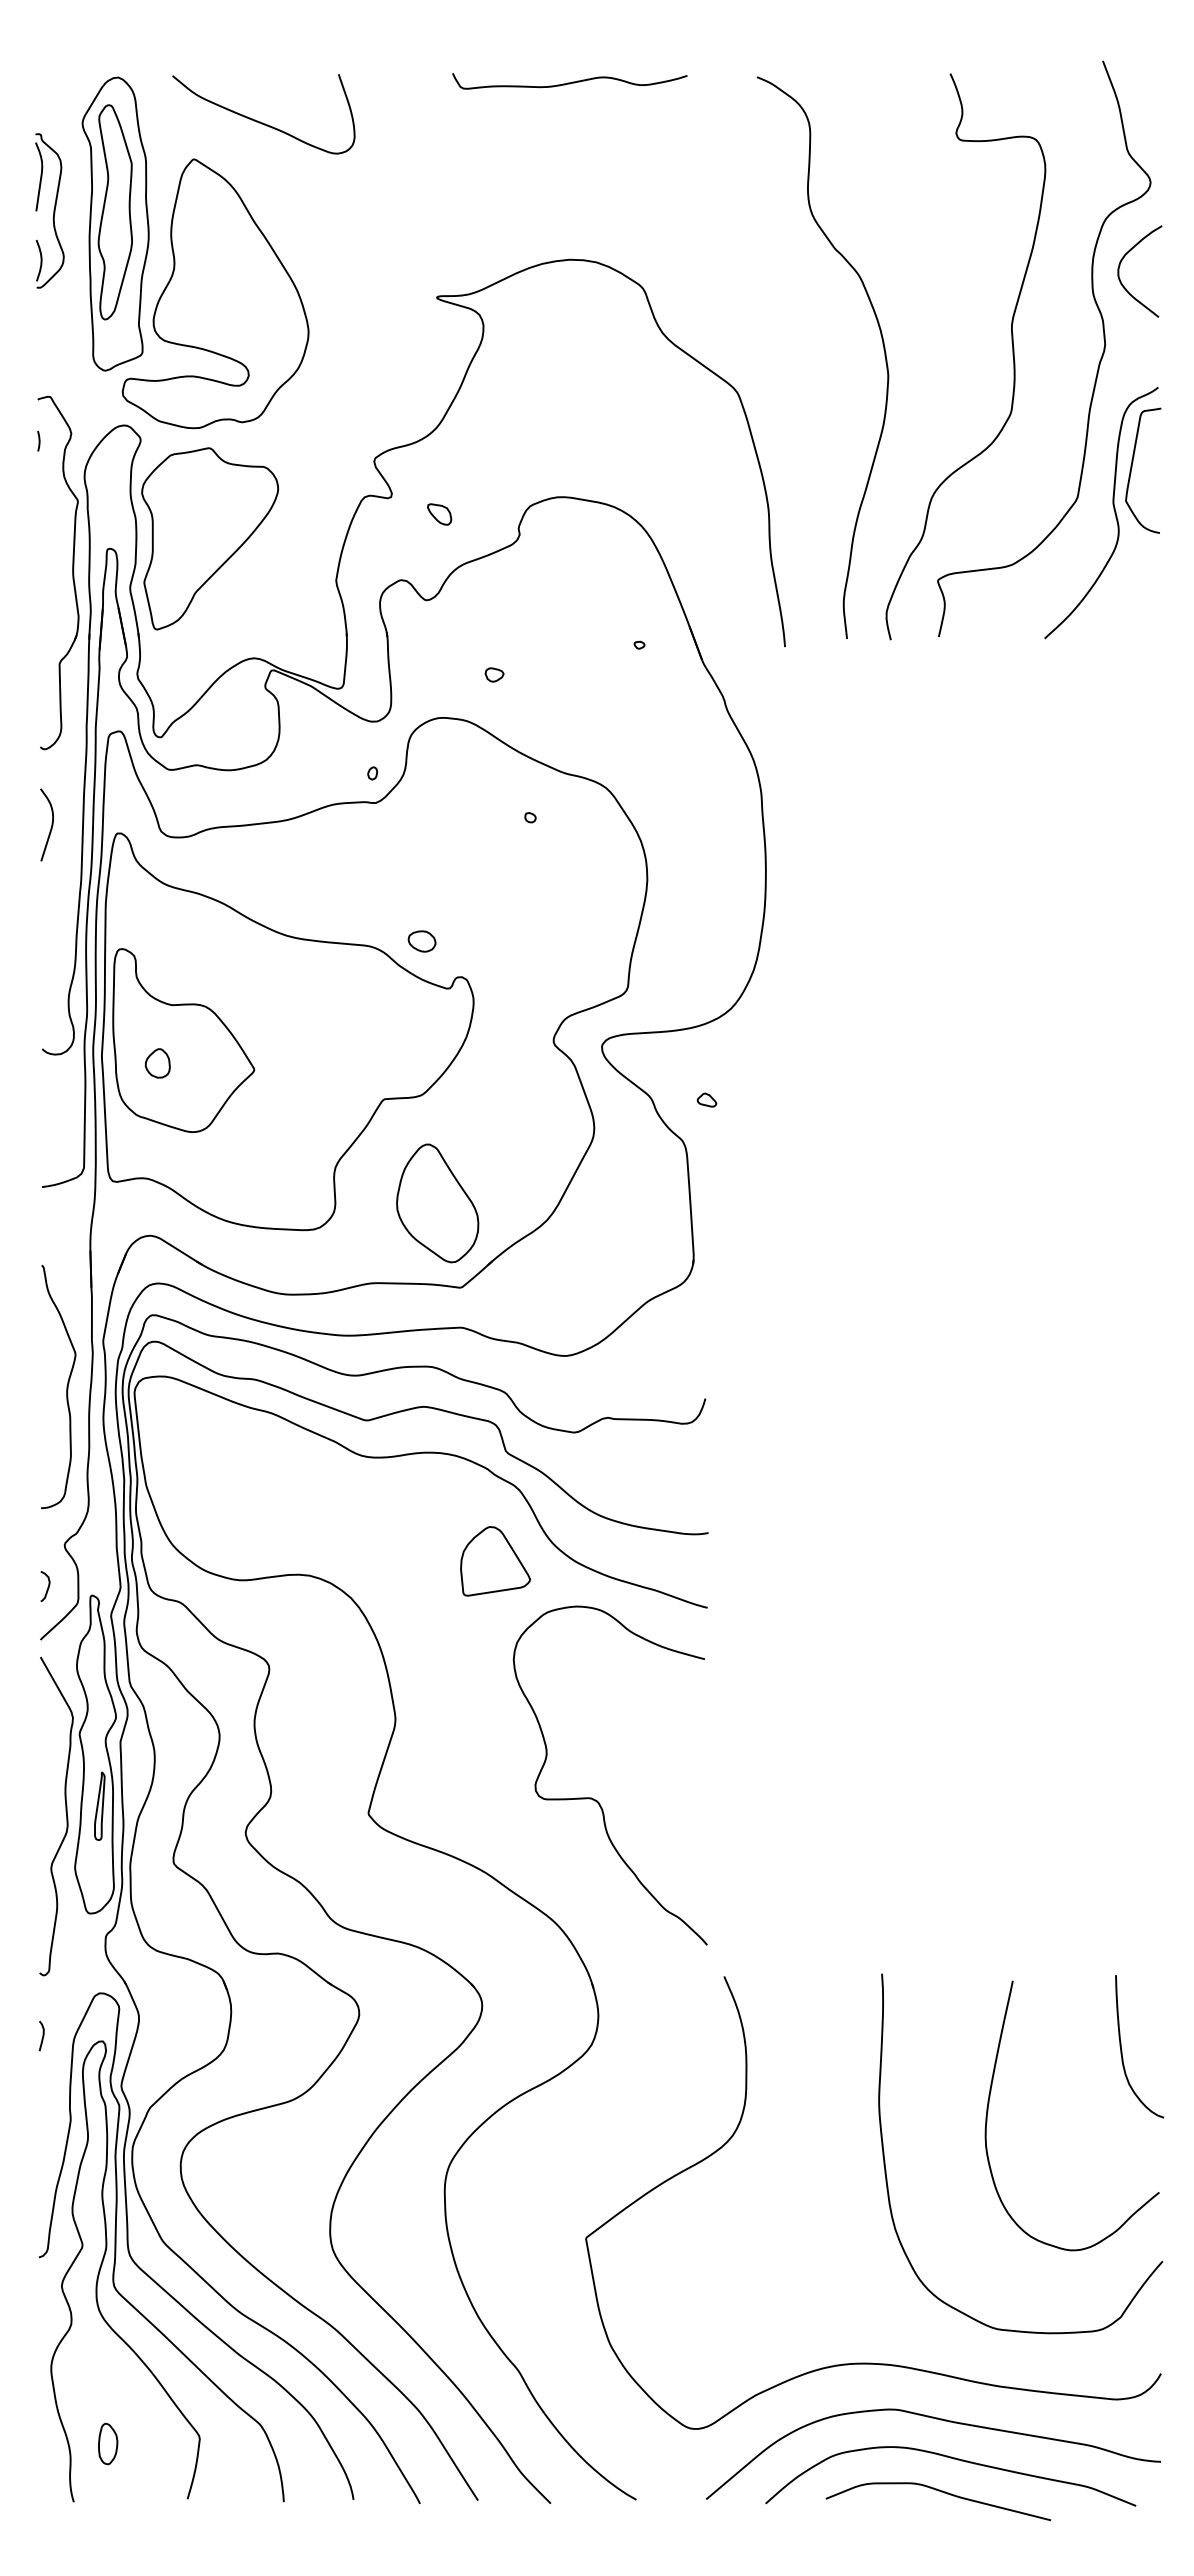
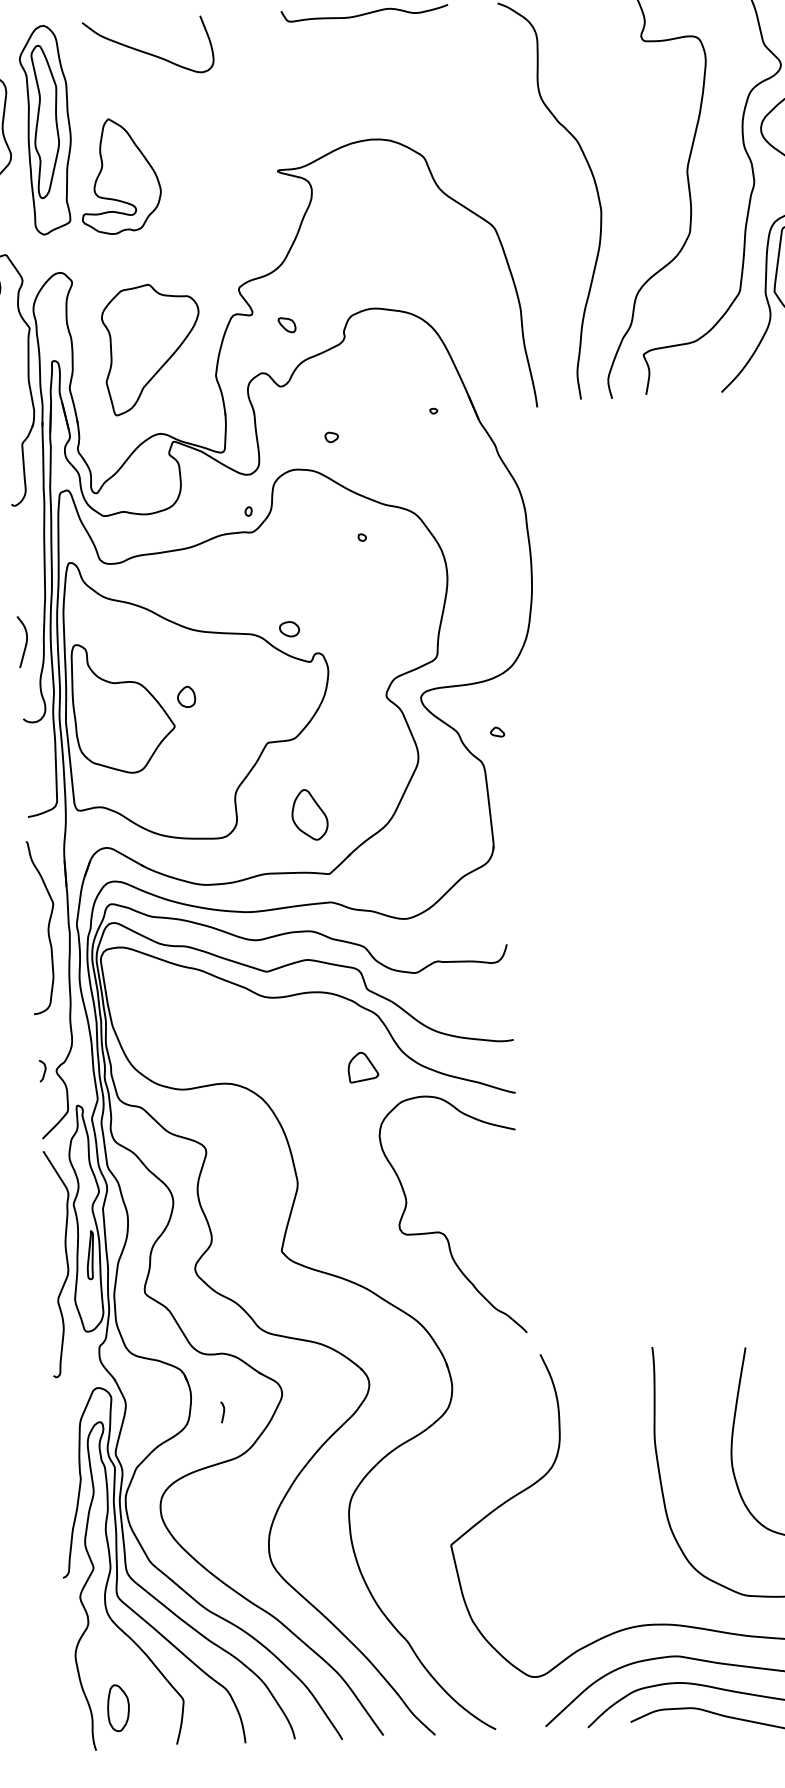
part: (215, 293) -> (120, 175), size x0.6
part: (210, 538) -> (152, 348), moved
curve: (51, 824) -> (26, 641), moved
part: (157, 1063) -> (186, 697), moved
part: (437, 1203) -> (309, 814), size x0.6
curve: (66, 1386) -> (47, 926), moved
part: (495, 1561) -> (363, 1067), size x0.6
curve: (47, 1587) -> (44, 1071), moved
curve: (42, 2035) -> (223, 1411), moved
part: (108, 2443) -> (118, 1707), size x1.6

